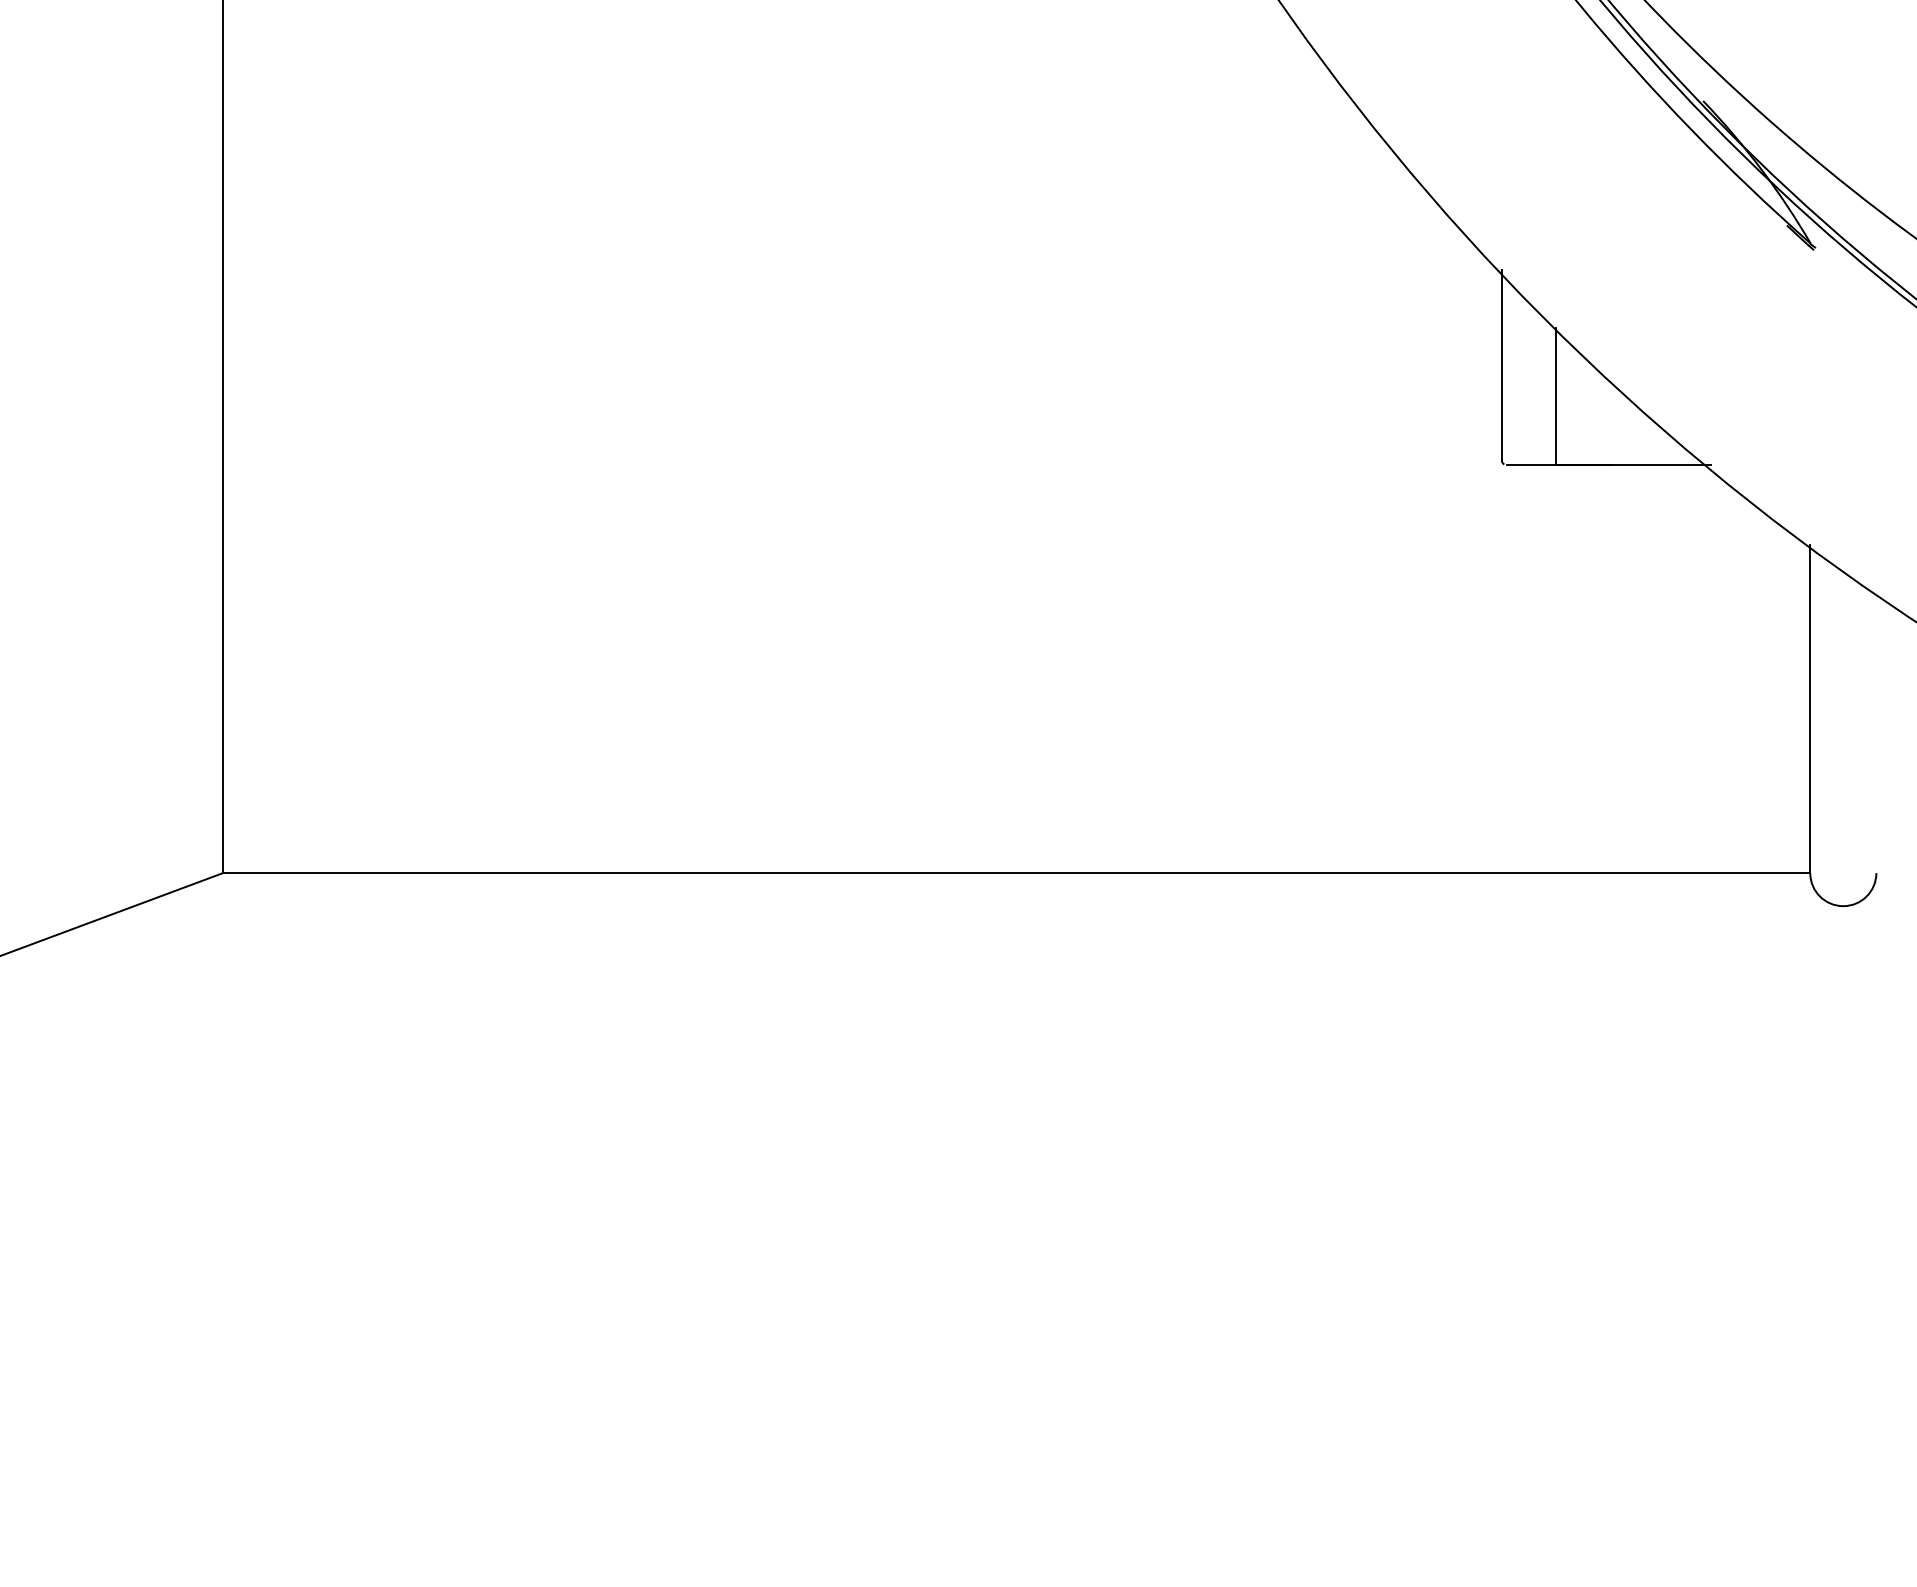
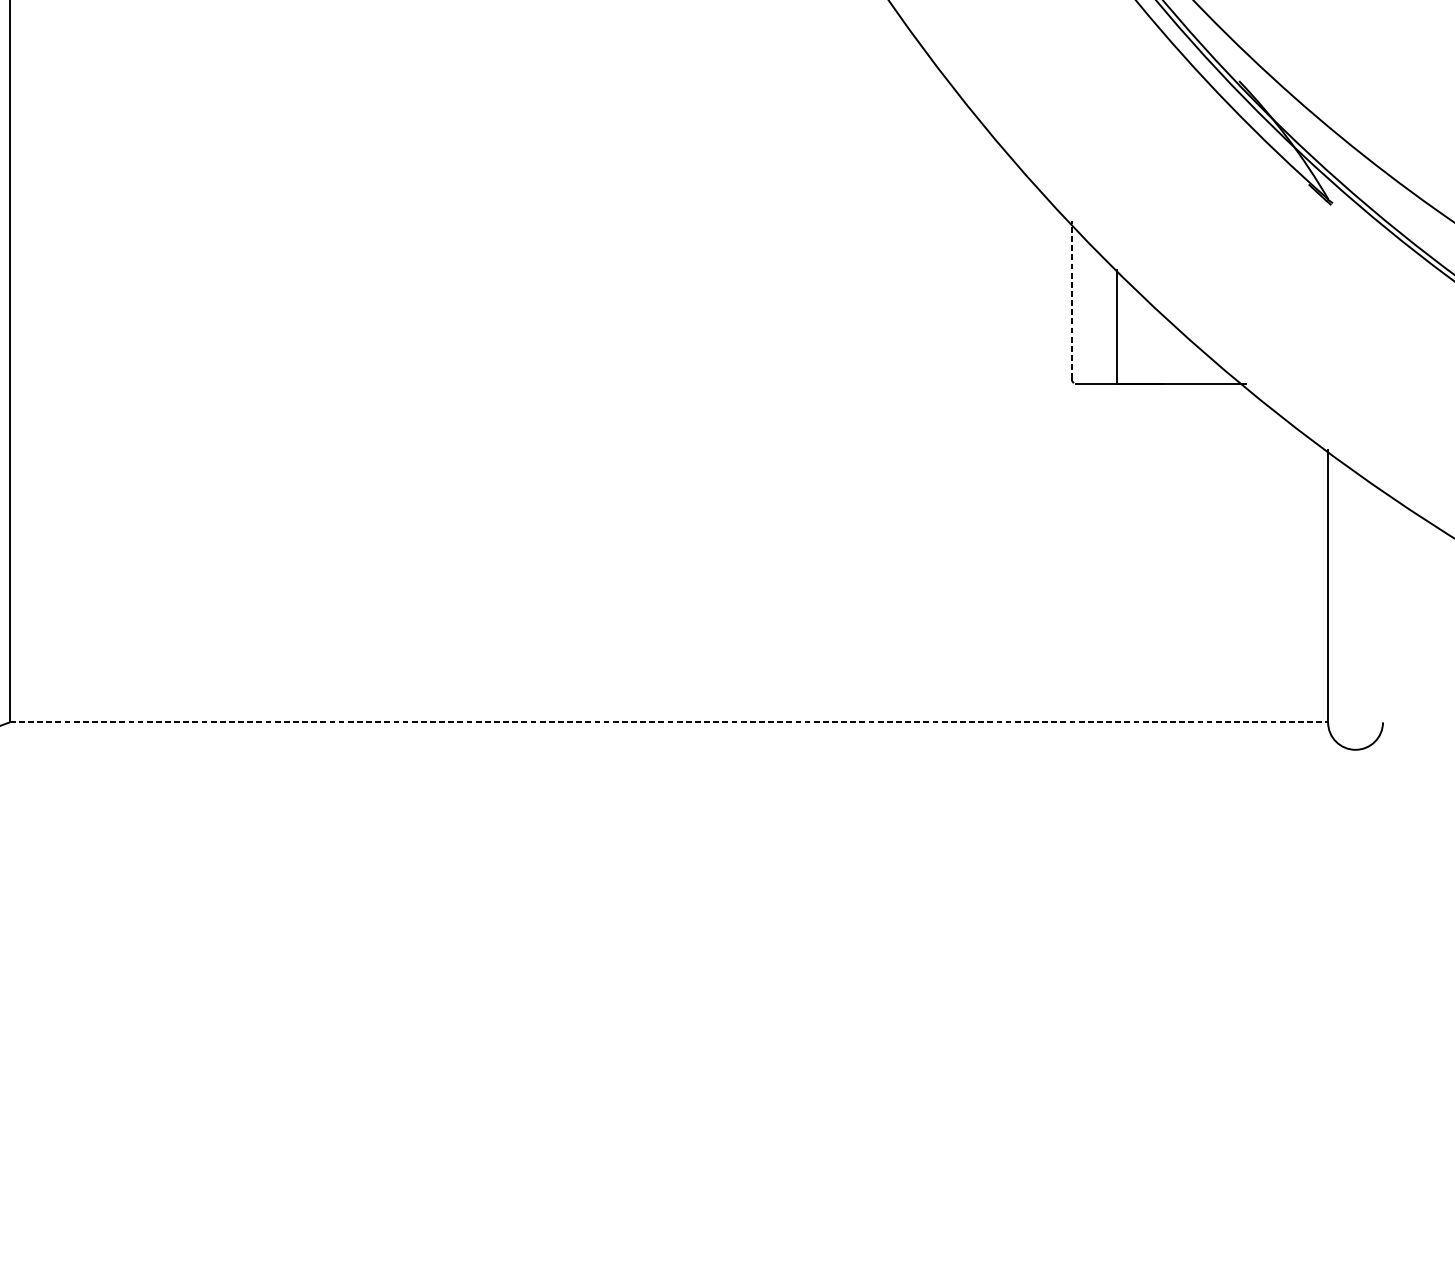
line: (1501, 364) -> (1071, 299), solid -> dashed
line: (1016, 873) -> (668, 722), solid -> dashed

